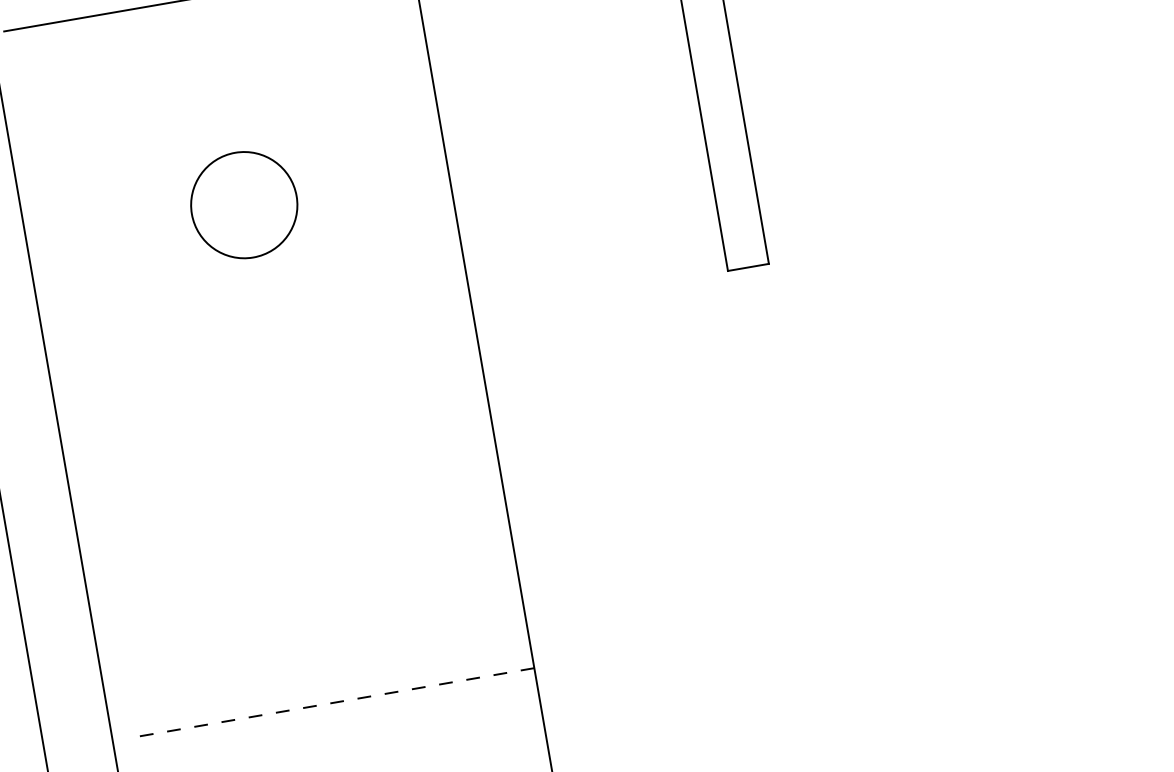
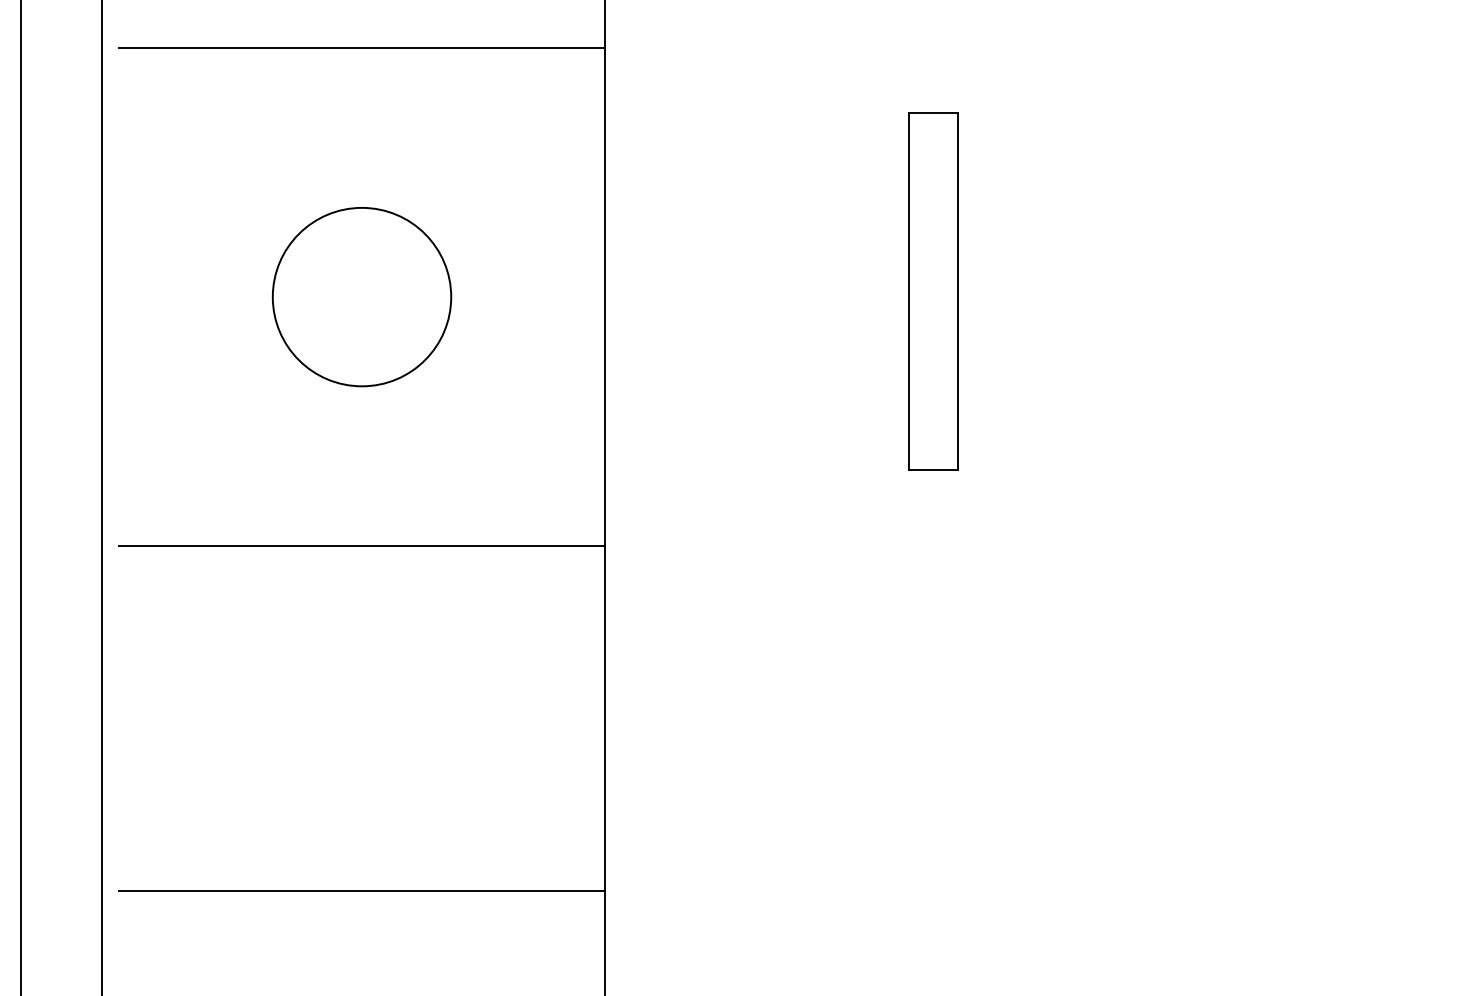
circle: (243, 204) -> (361, 296), size x1.43
line: (279, 414) -> (361, 546), added
line: (329, 703) -> (361, 891), dashed -> solid

